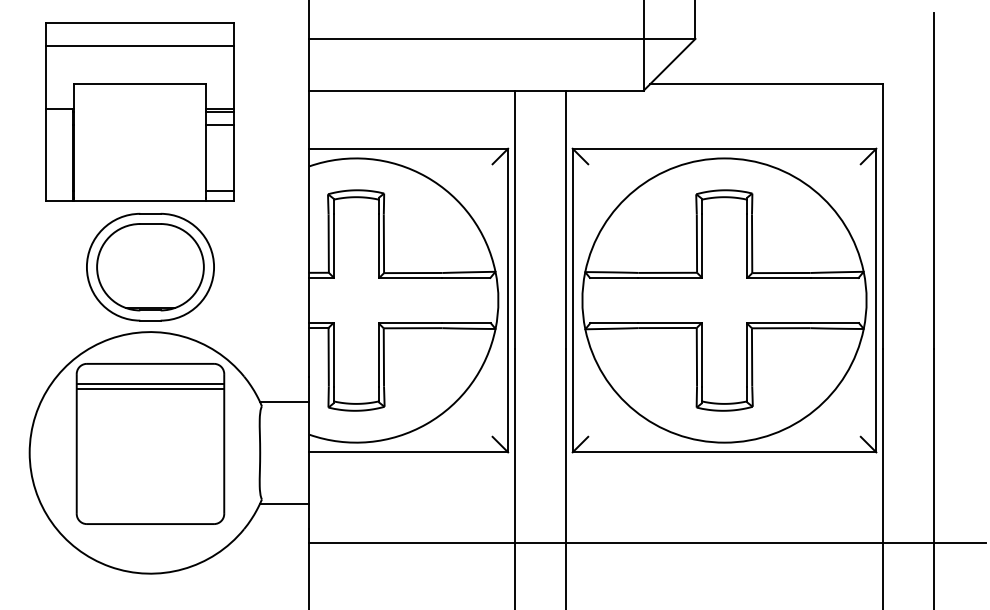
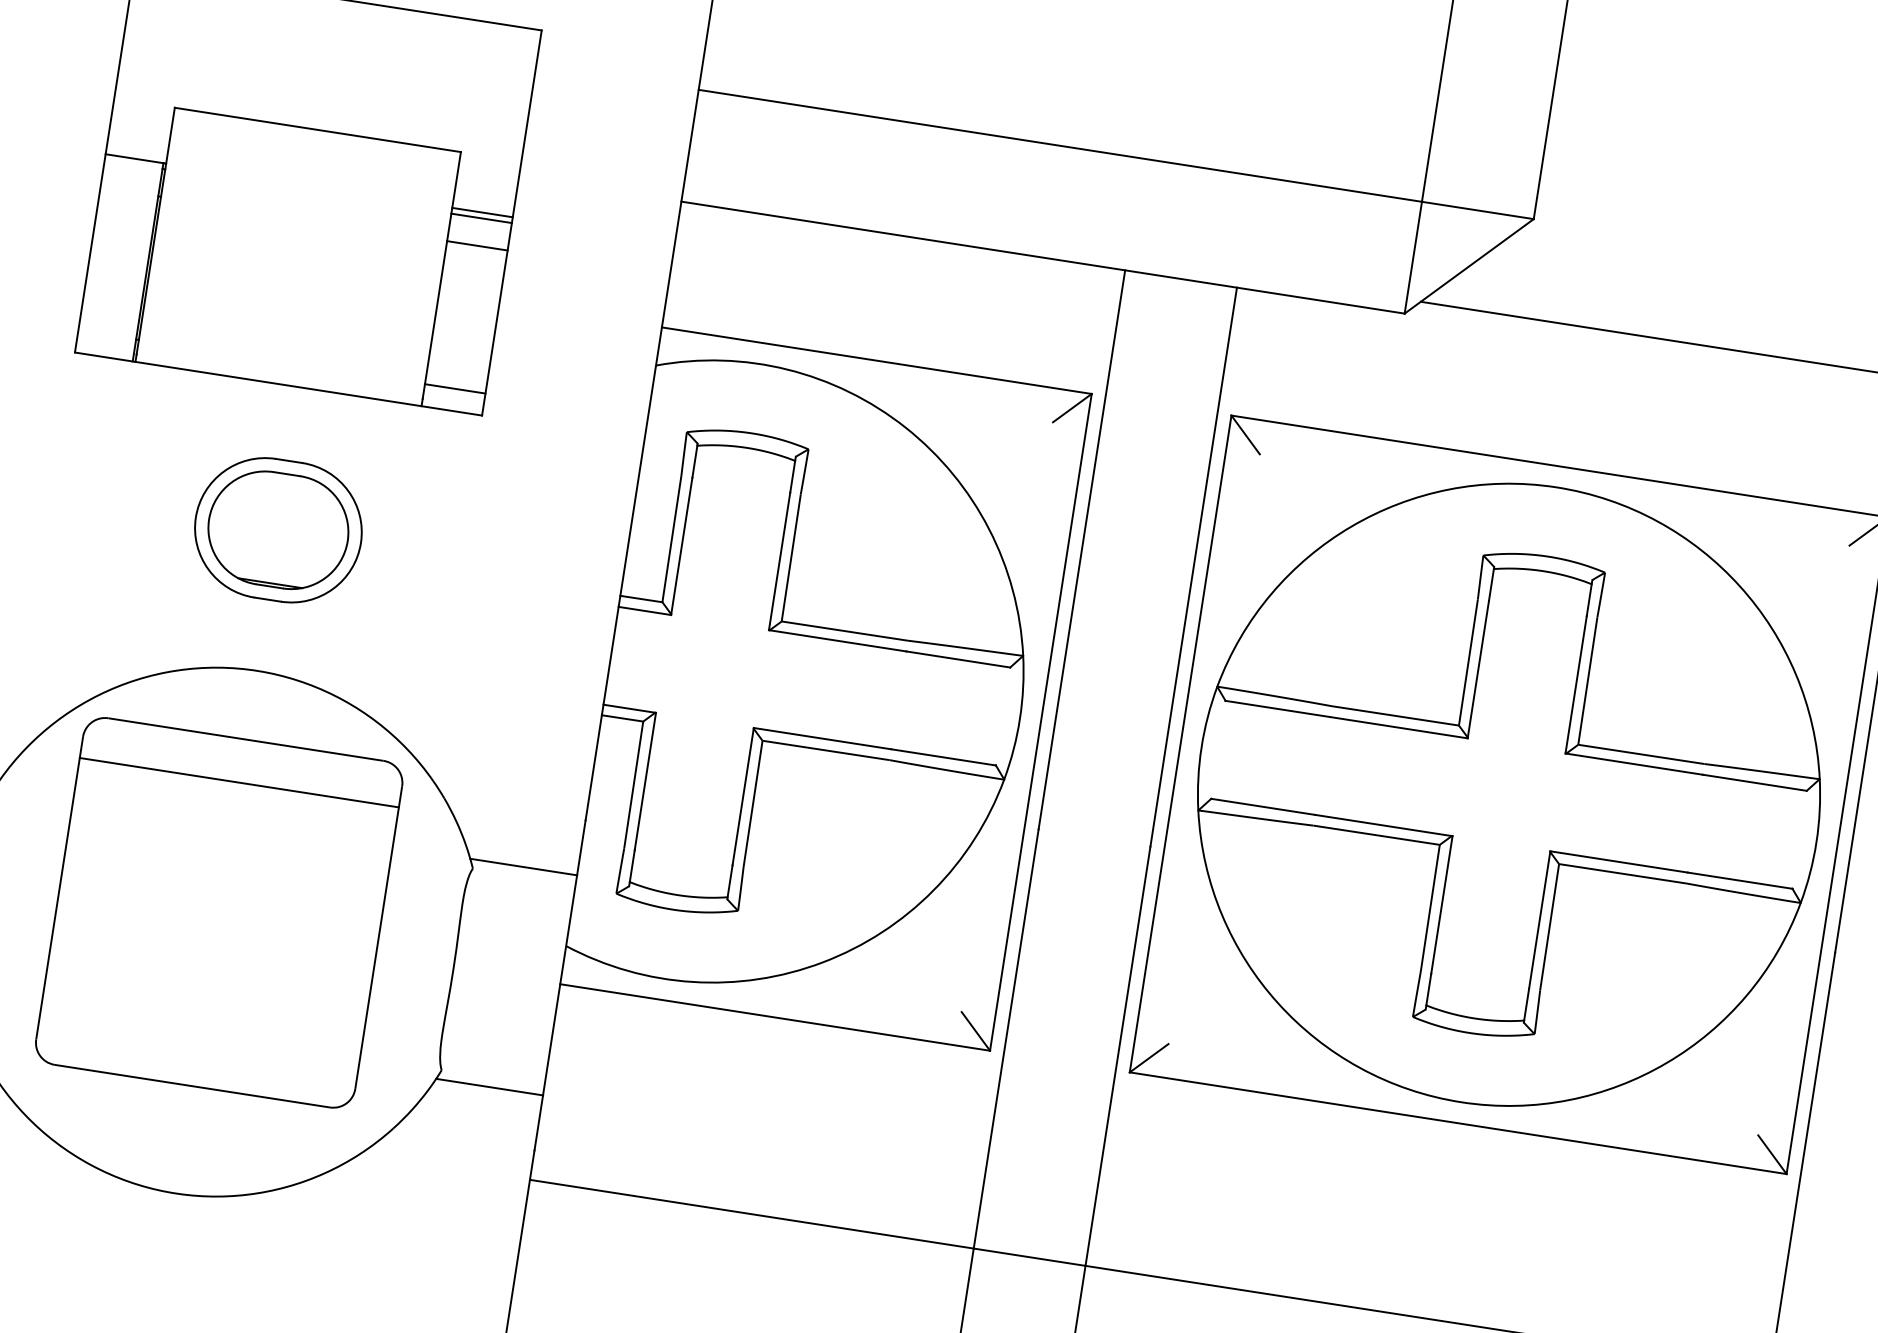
line: (140, 45) -> (331, 47), removed
part: (150, 266) -> (278, 528), size x0.6
line: (150, 388) -> (237, 792), removed

